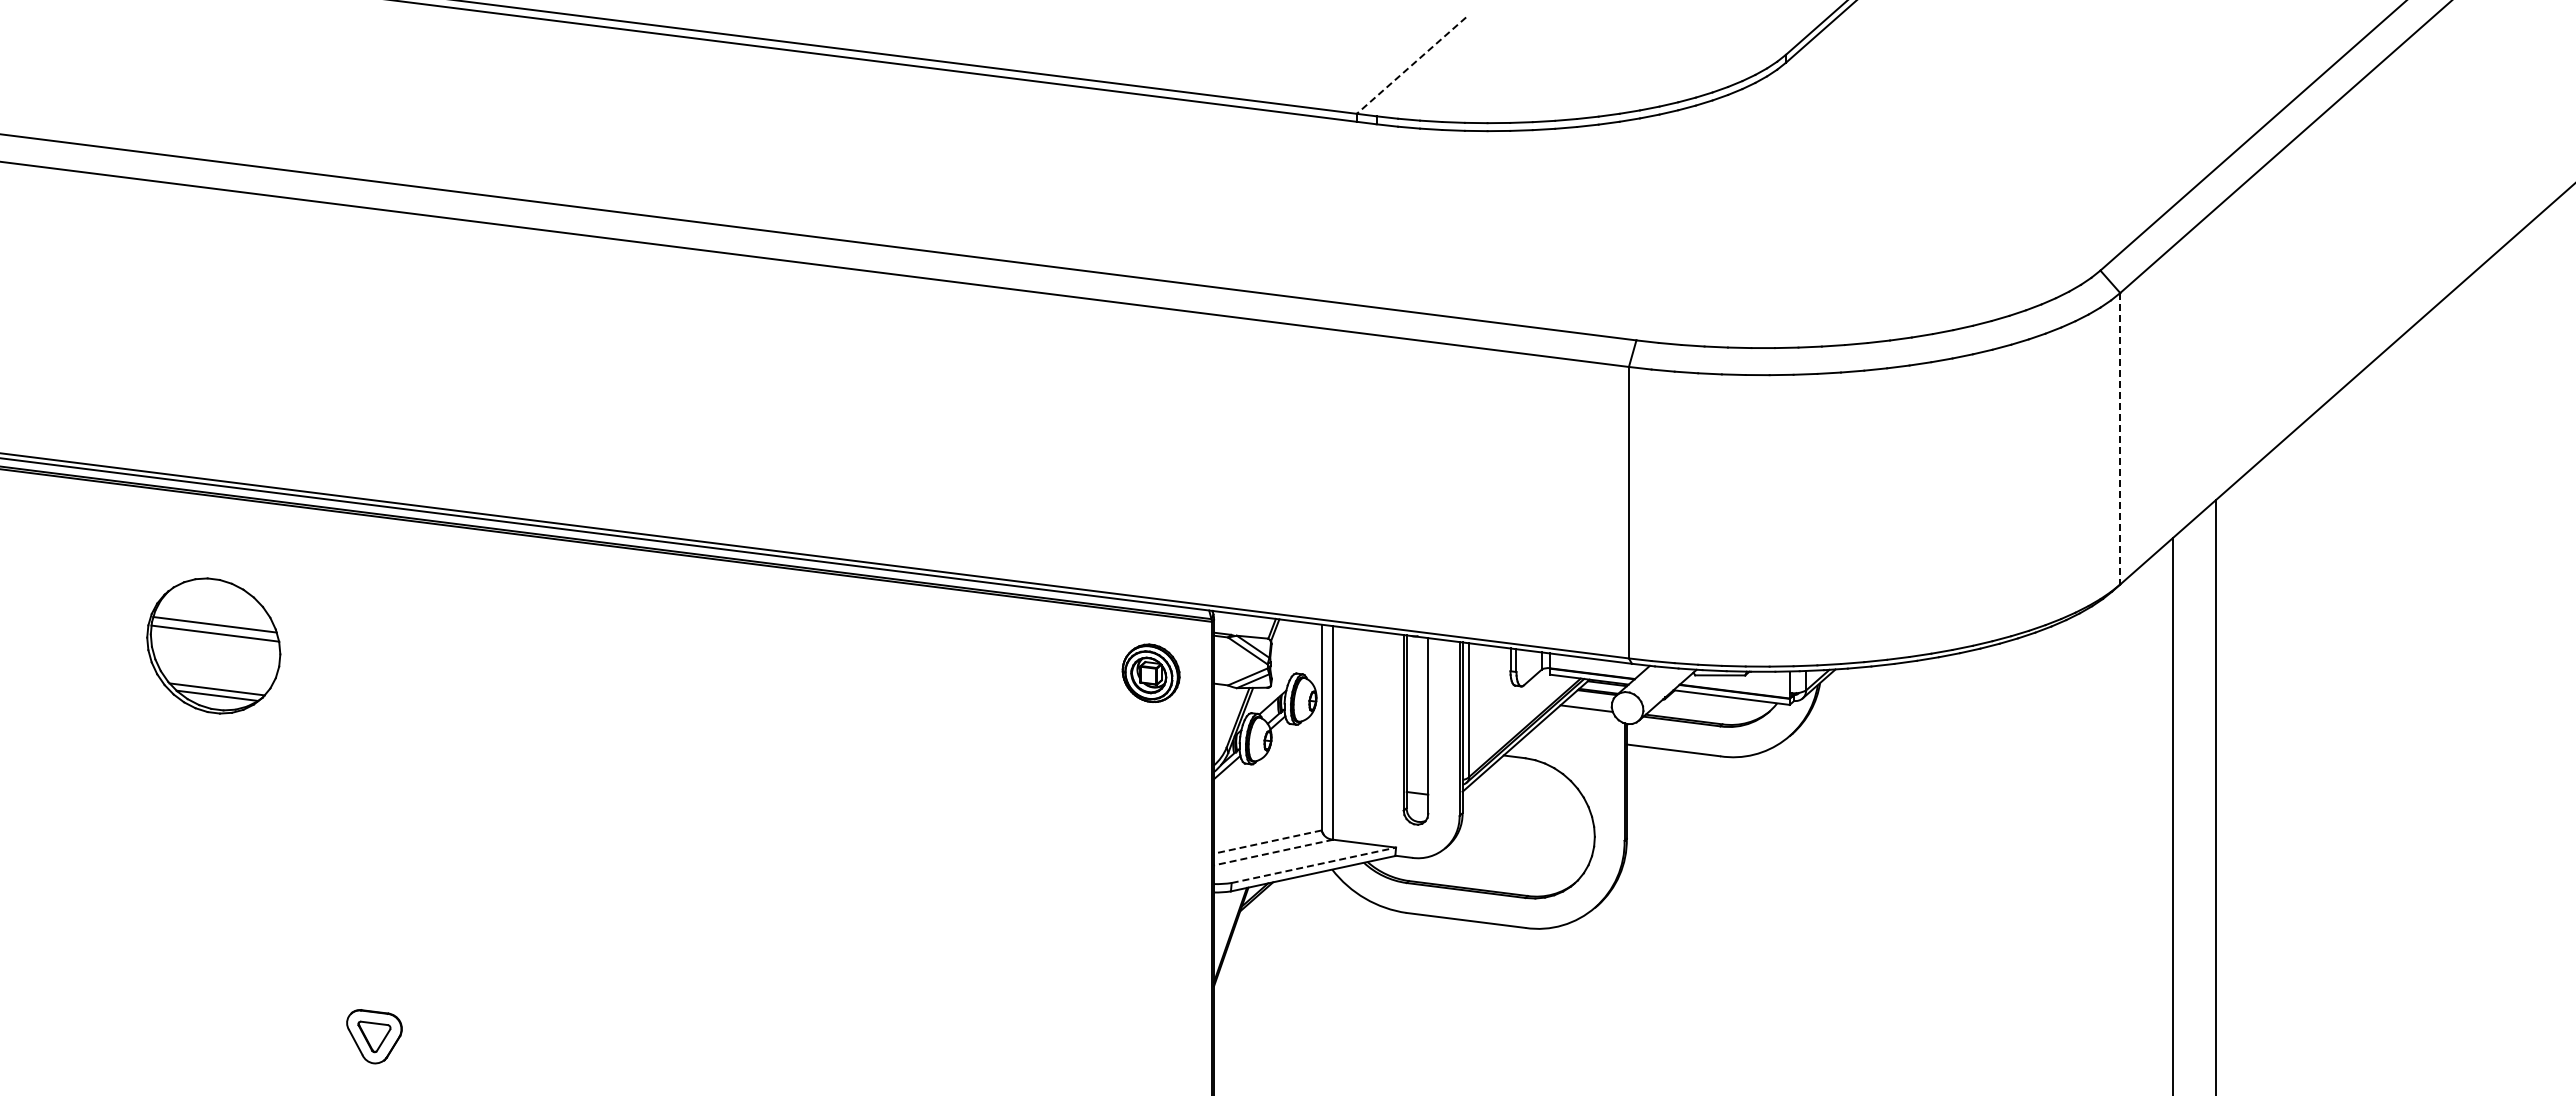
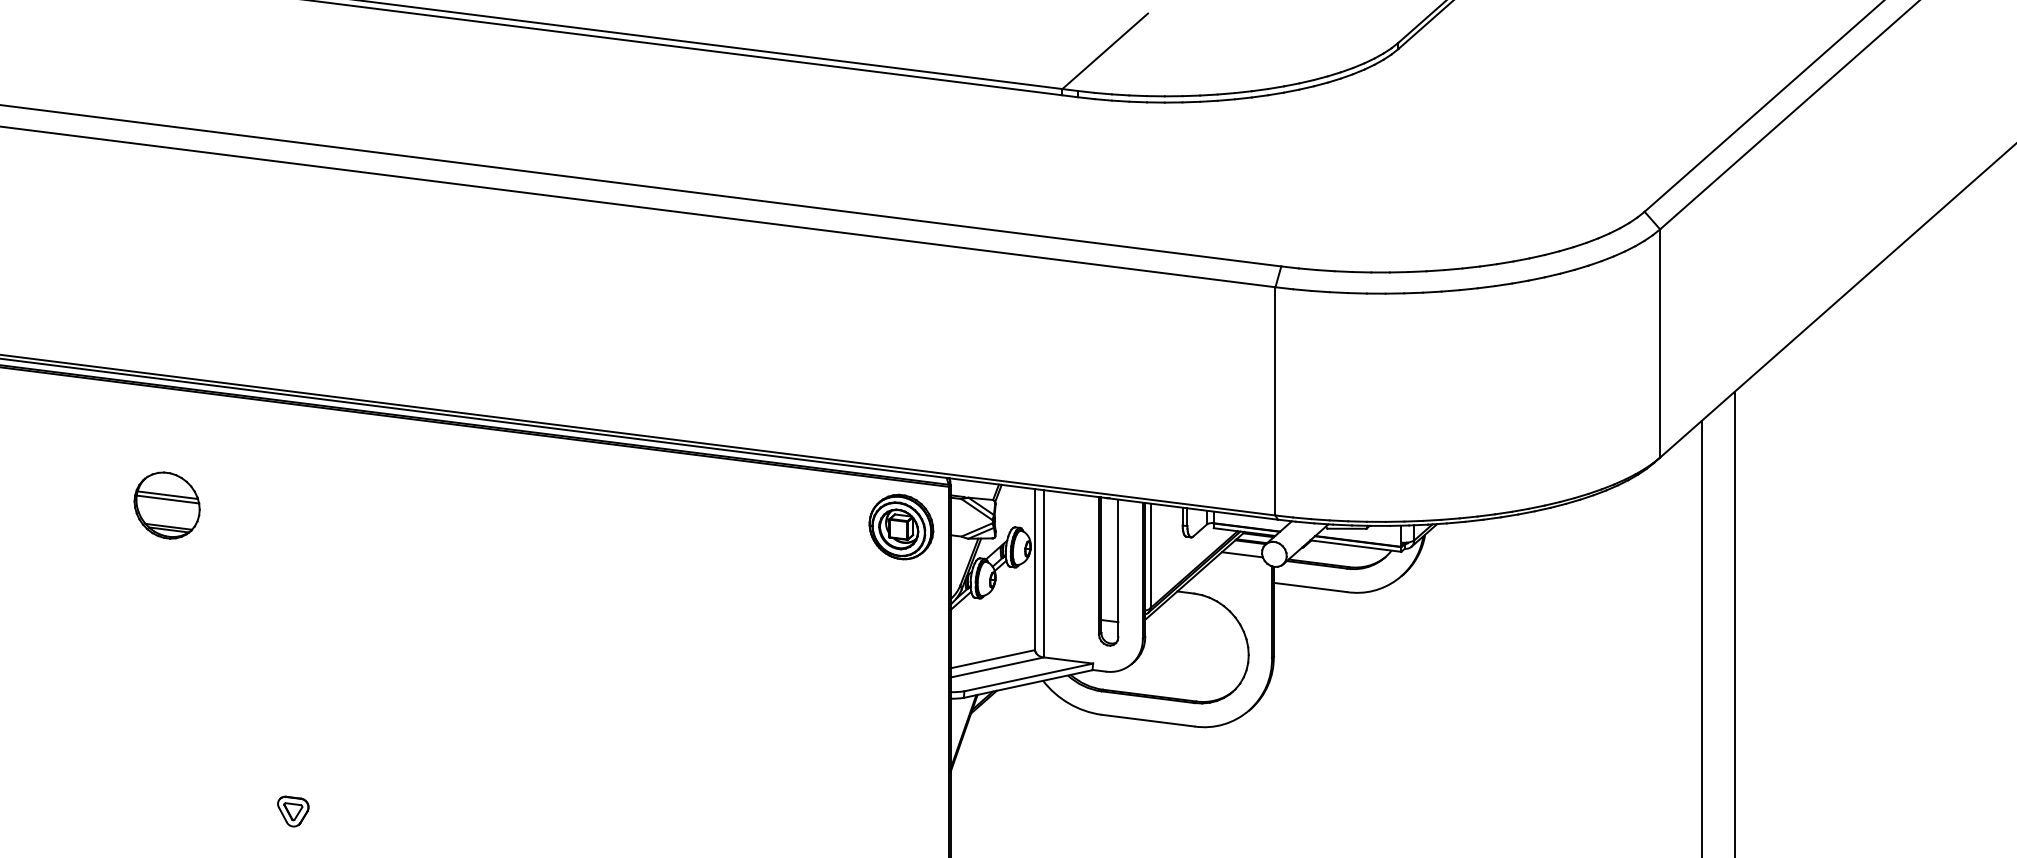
line: (1411, 65) -> (1105, 51), dashed -> solid
line: (2120, 438) -> (1660, 343), dashed -> solid
part: (212, 645) -> (166, 505), size x0.62
part: (1150, 673) -> (900, 527), size x1.43
line: (1267, 842) -> (992, 659), dashed -> solid
line: (1273, 852) -> (997, 667), dashed -> solid
line: (1314, 865) -> (1029, 677), dashed -> solid
part: (374, 1036) -> (293, 811), size x0.71

